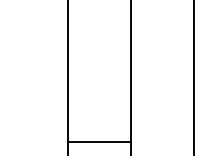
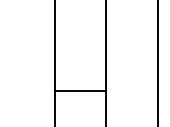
line: (98, 142) -> (80, 91), moved

